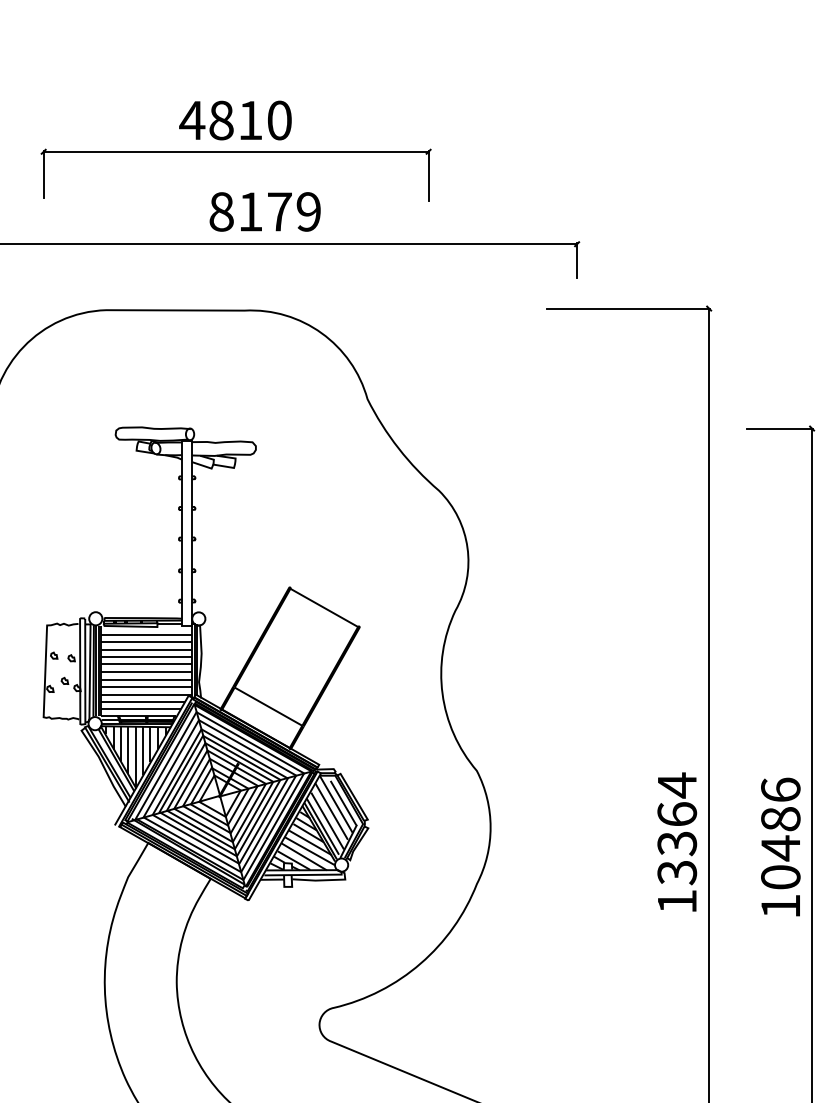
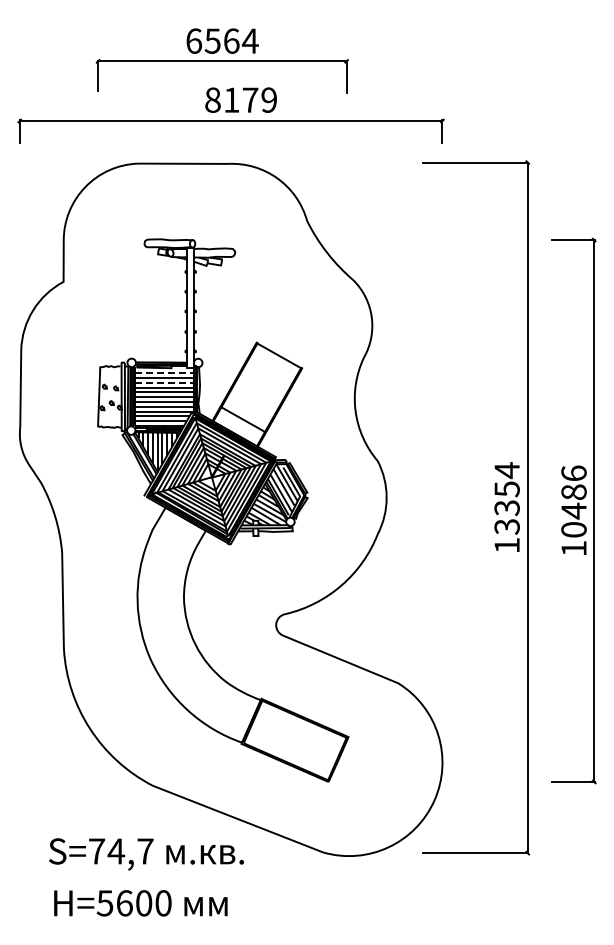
text: (234, 119) -> (221, 40), 4810 -> 6564
line: (148, 635) -> (165, 373), solid -> dashed
line: (148, 649) -> (165, 382), solid -> dashed
text: (676, 814) -> (506, 489), 13364 -> 13354

